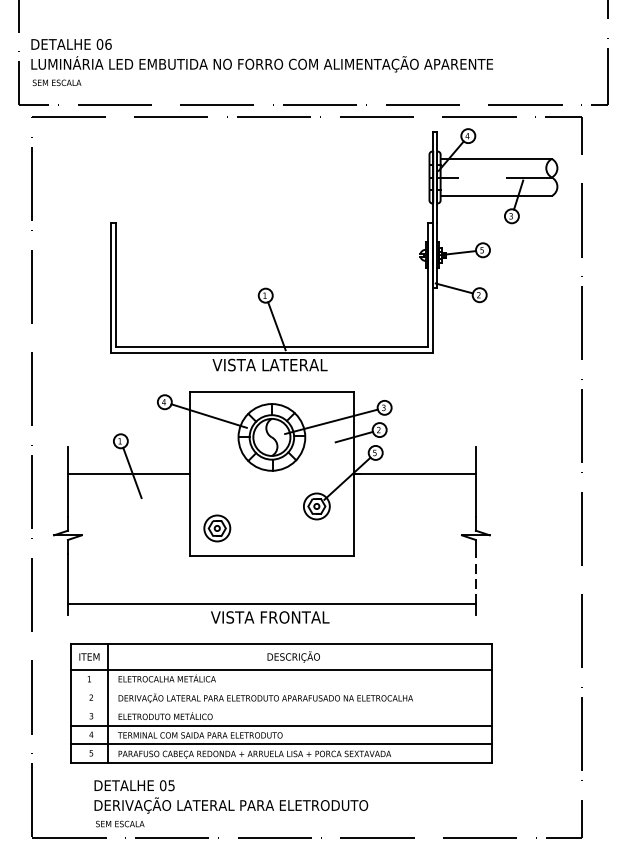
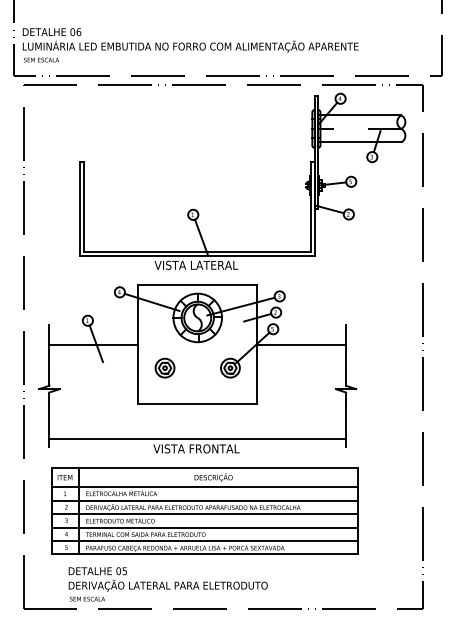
part: (216, 527) -> (164, 367), moved
line: (476, 578) -> (346, 420), dashed -> solid
line: (281, 688) -> (204, 500), added
line: (281, 707) -> (204, 514), added

